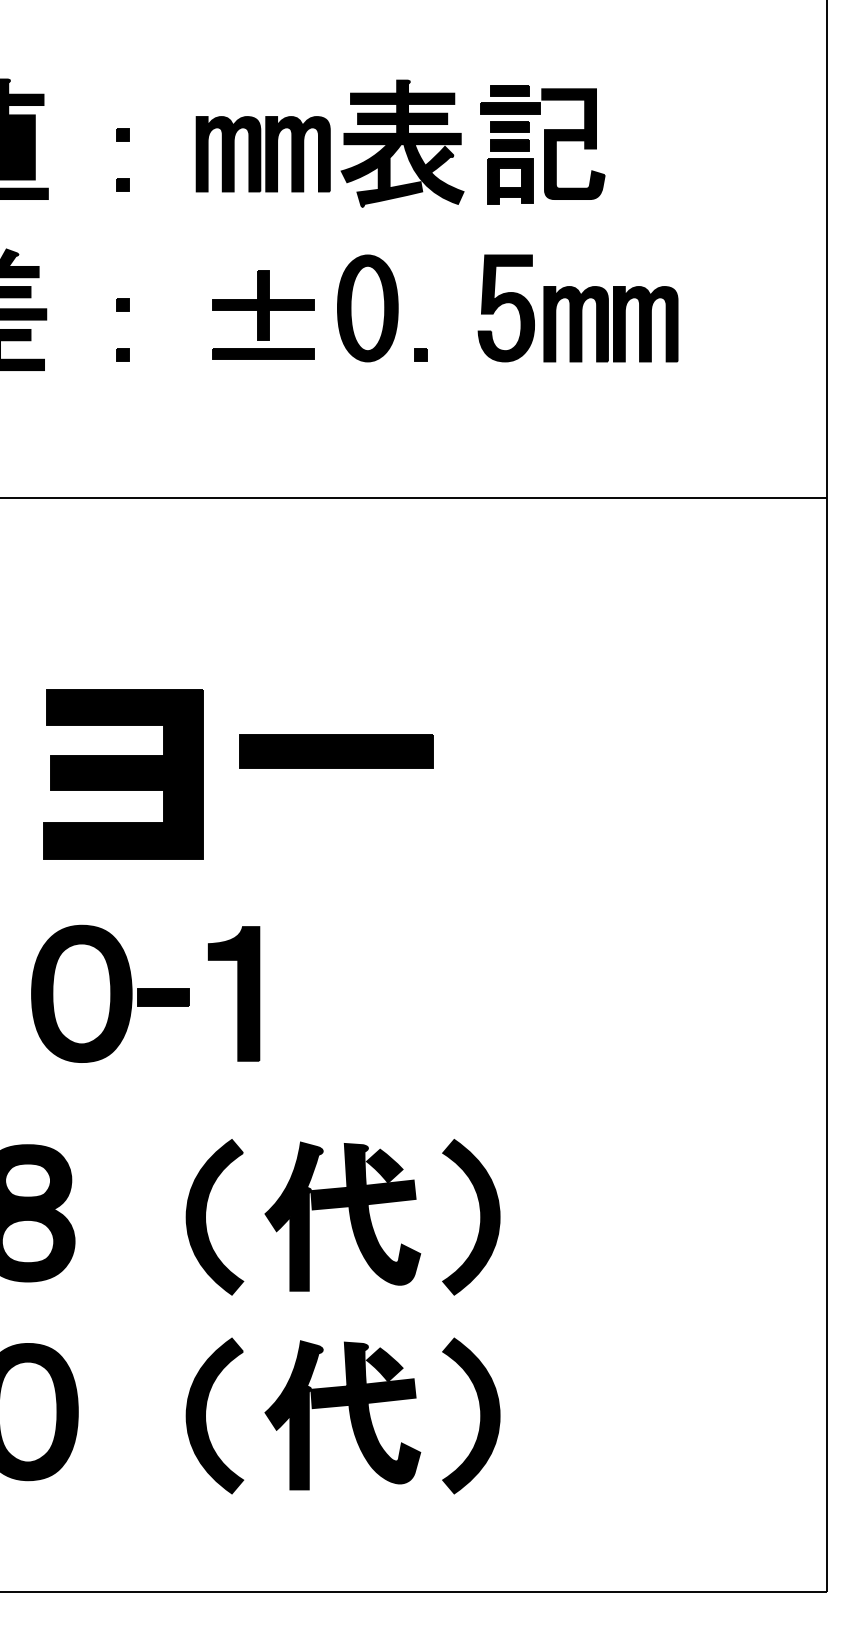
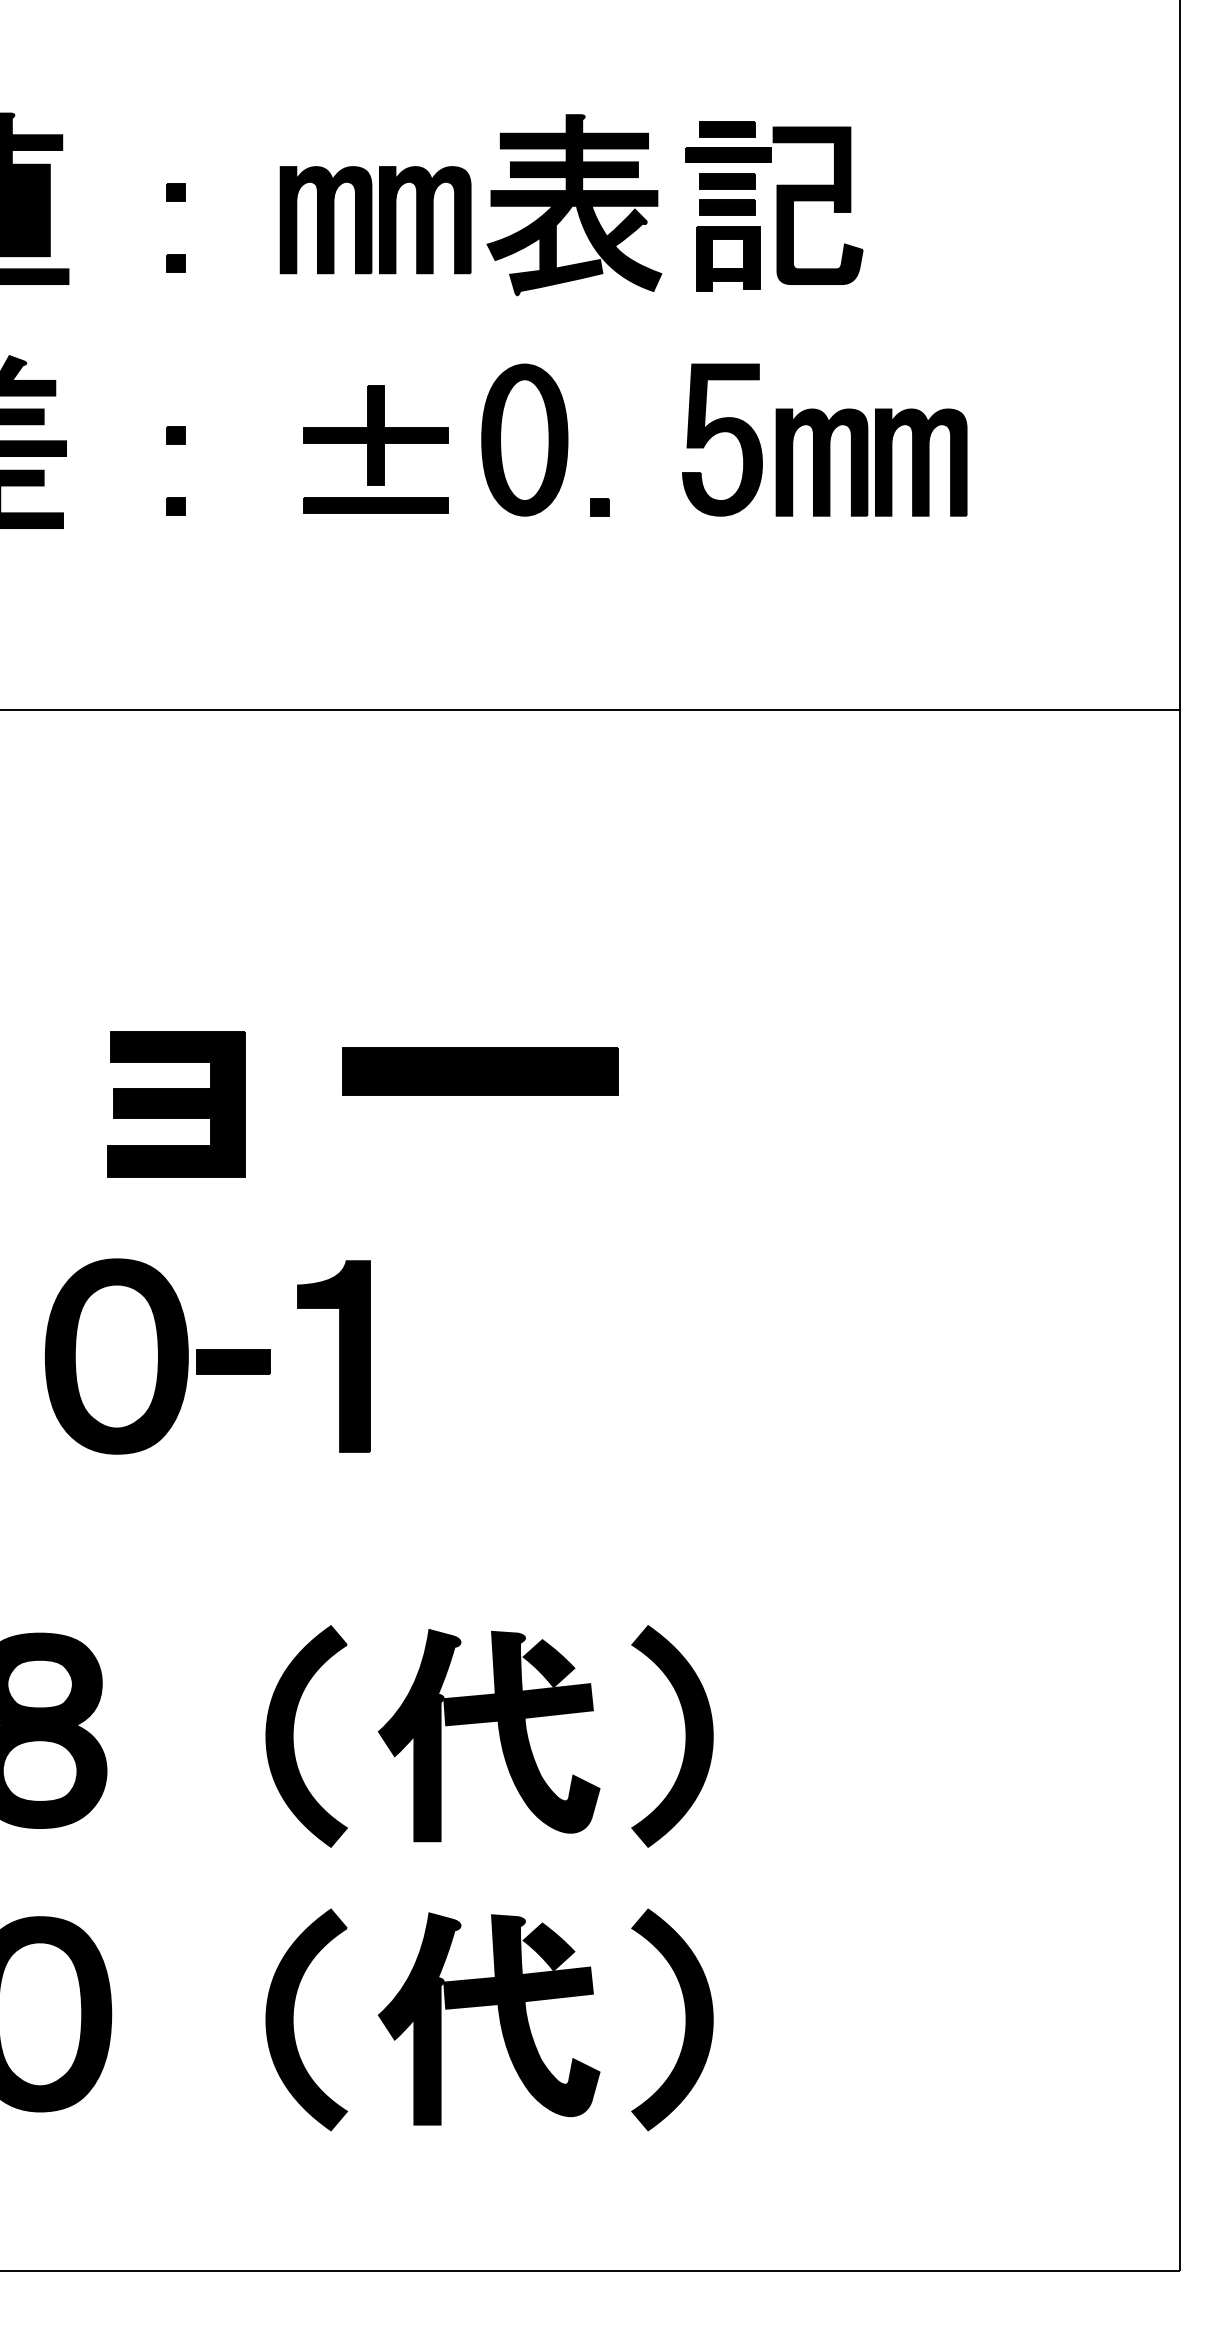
part: (123, 774) -> (176, 1104), size x0.6
part: (145, 993) -> (207, 1355), moved

